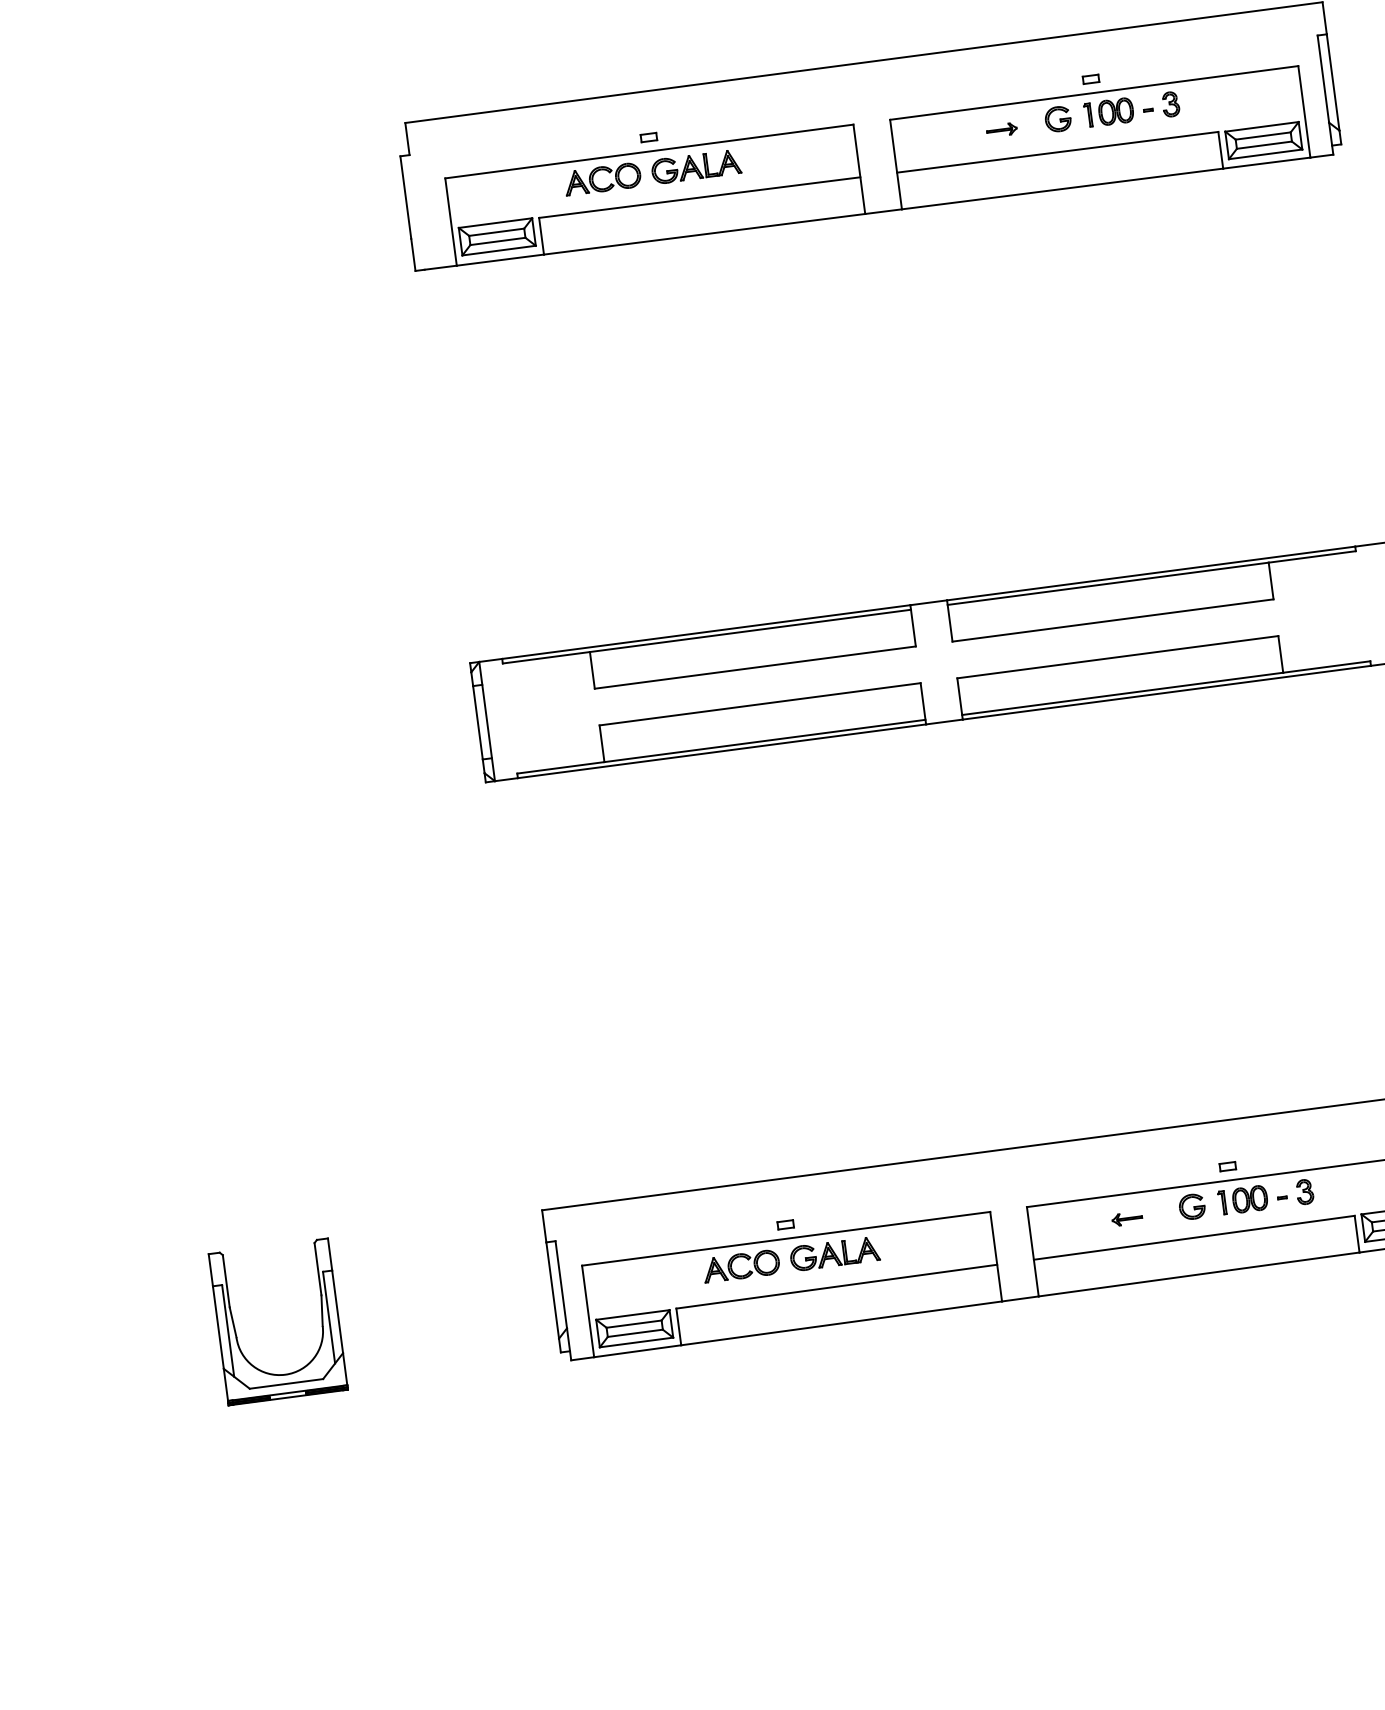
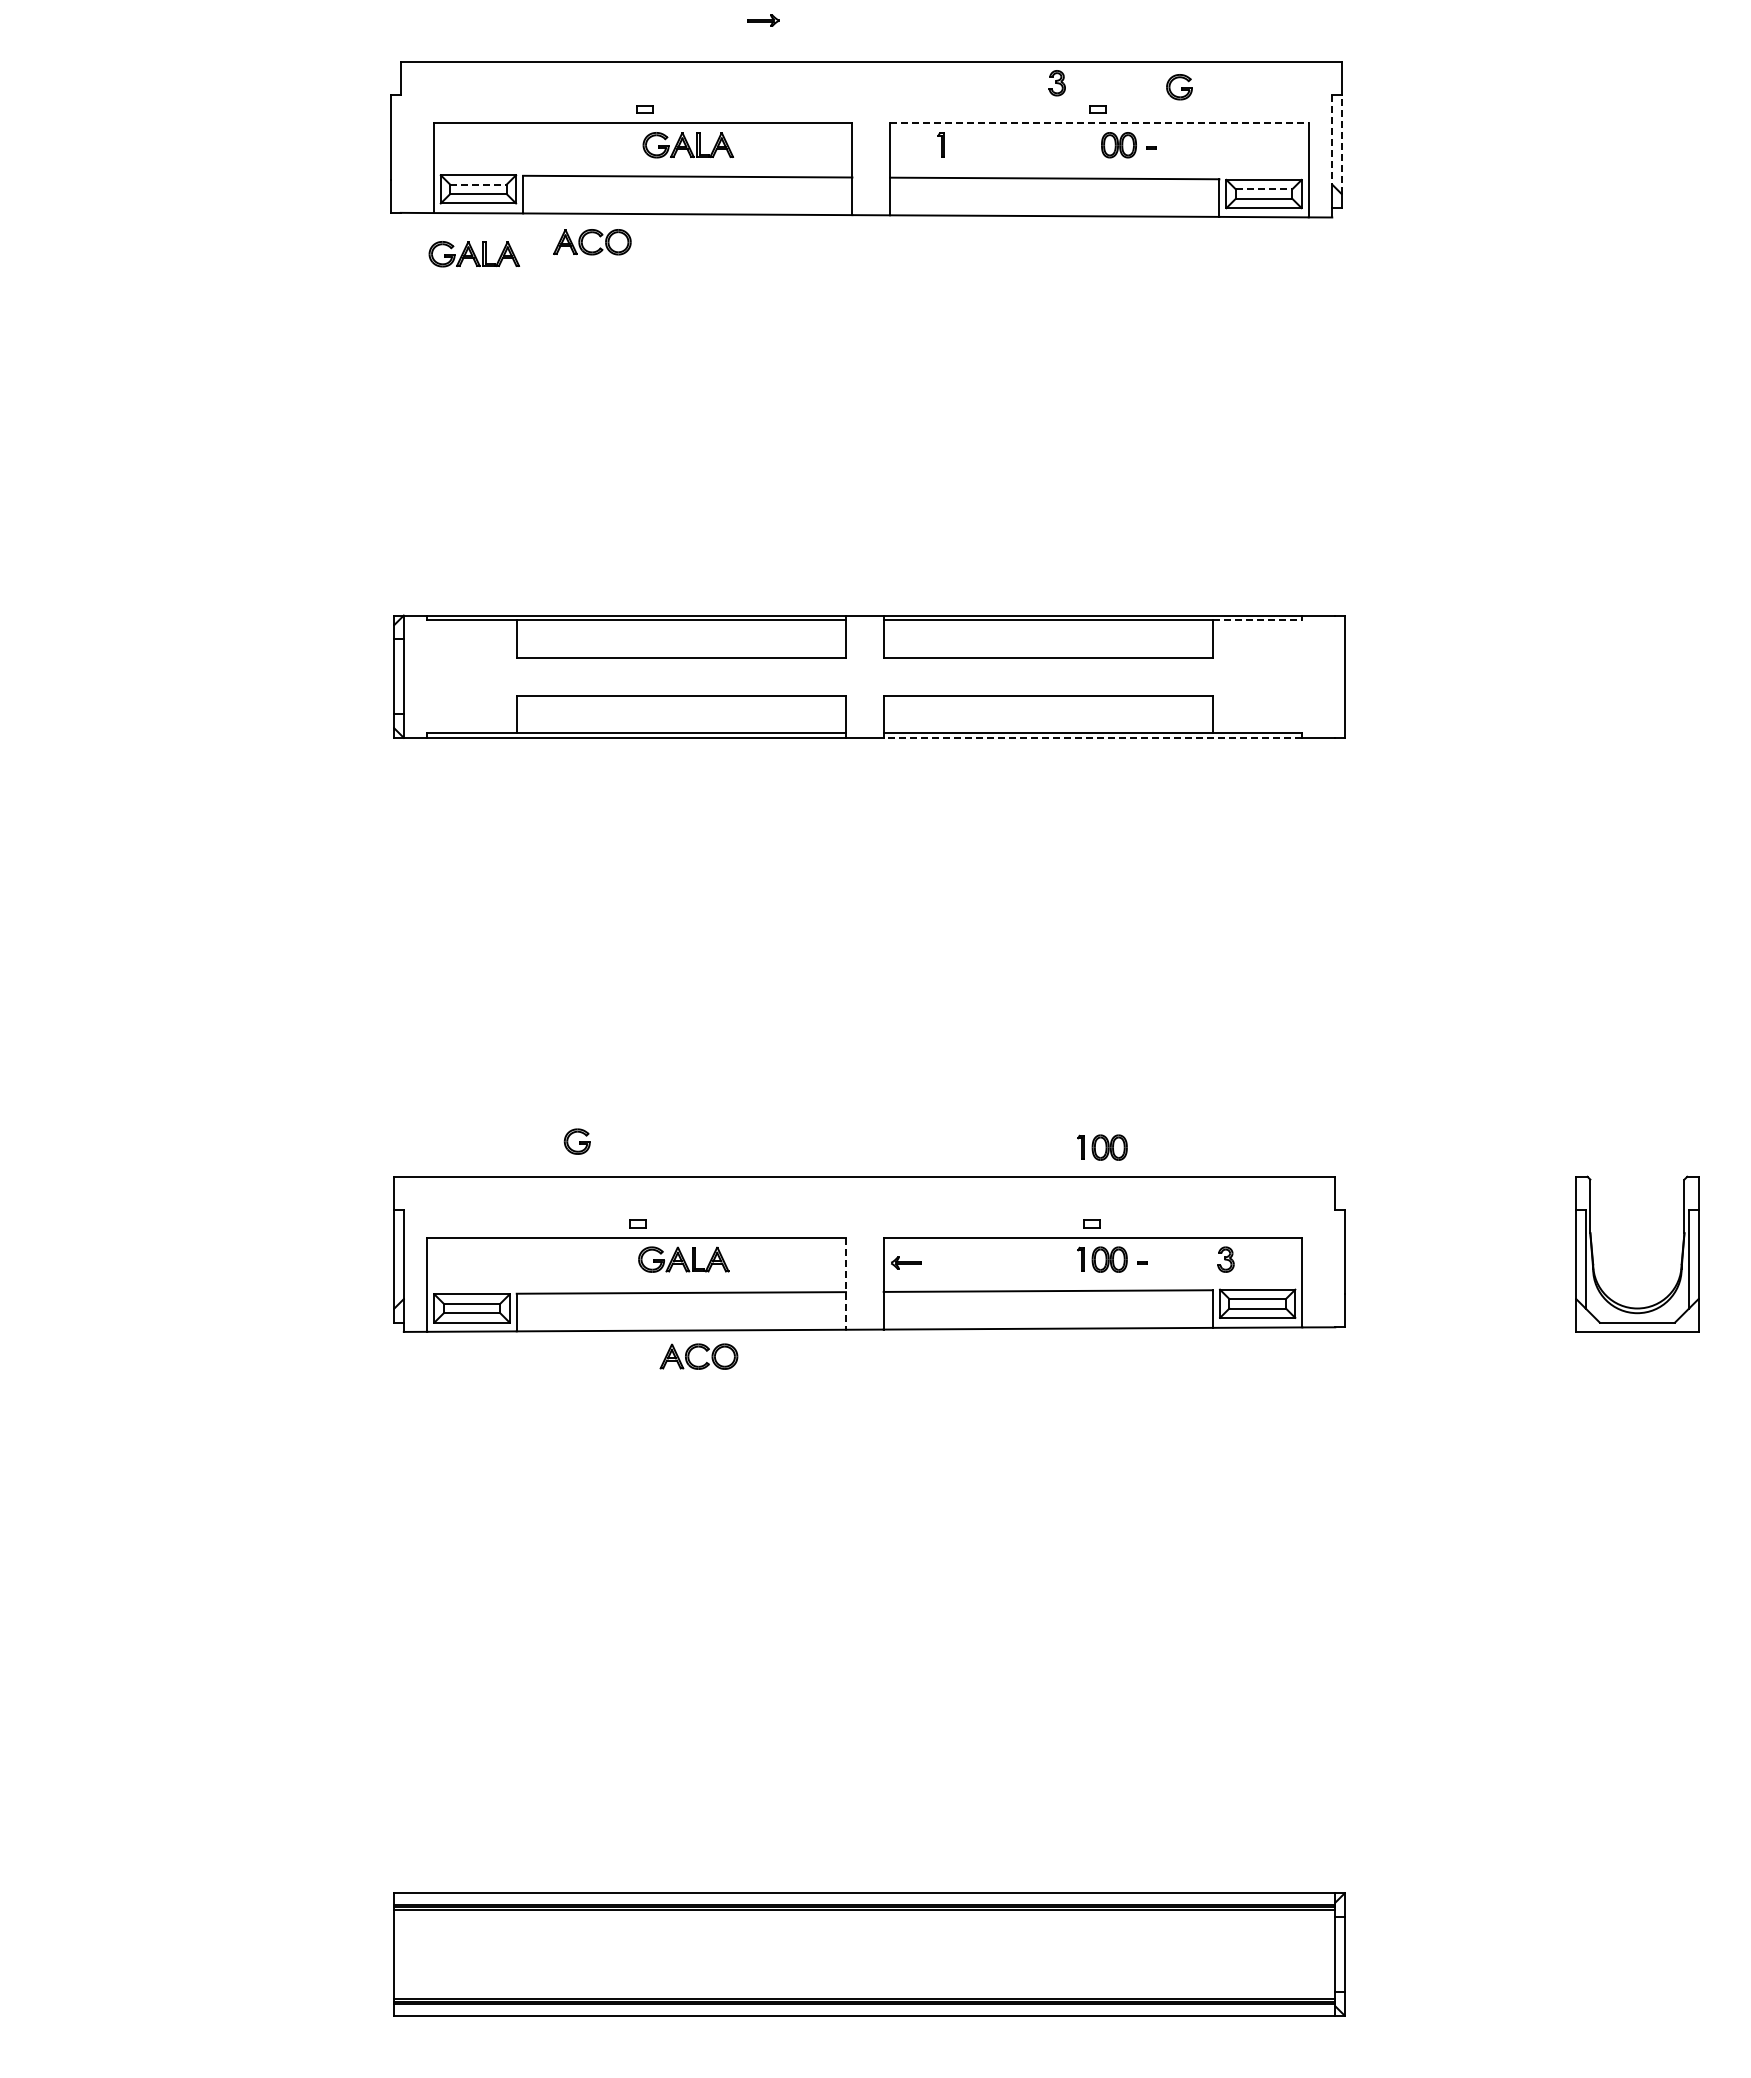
line: (1323, 78) -> (1332, 139), solid -> dashed
line: (1332, 82) -> (1341, 144), solid -> dashed
line: (1094, 92) -> (1099, 123), solid -> dashed
part: (1170, 104) -> (1056, 83), moved
part: (1087, 114) -> (940, 144), moved
part: (1058, 119) -> (1179, 87), moved
part: (1001, 129) -> (763, 20), moved
line: (1263, 136) -> (1264, 189), solid -> dashed
part: (608, 185) -> (597, 249), moved
line: (496, 232) -> (478, 184), solid -> dashed
part: (501, 300) -> (474, 254), added
line: (1312, 557) -> (1257, 620), solid -> dashed
line: (1166, 692) -> (1092, 737), solid -> dashed
part: (1228, 1090) -> (1102, 1147), added
part: (1304, 1191) -> (1225, 1259), moved
part: (1191, 1206) -> (576, 1141), moved
part: (1127, 1218) -> (906, 1262), moved
line: (996, 1256) -> (846, 1283), solid -> dashed
part: (736, 1258) -> (694, 1348), moved
part: (237, 1335) -> (70, 1262), removed

